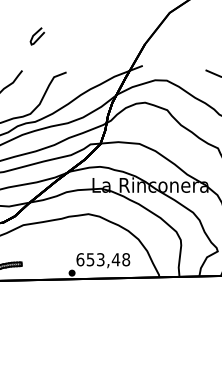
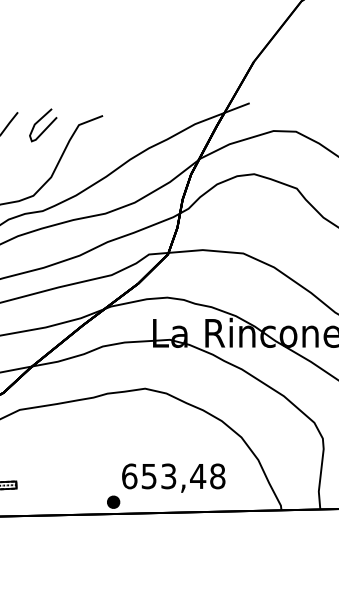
part: (37, 36) -> (43, 125), moved

